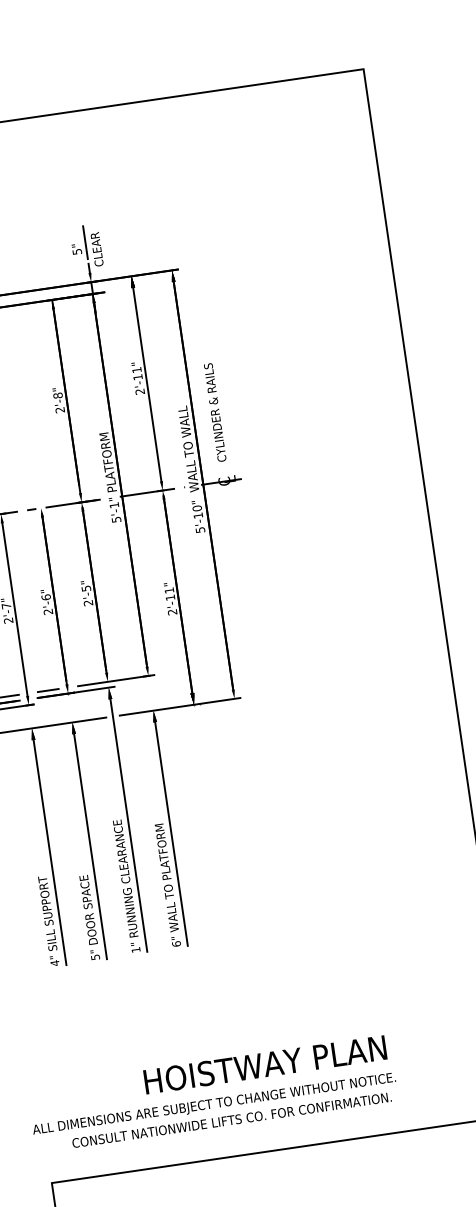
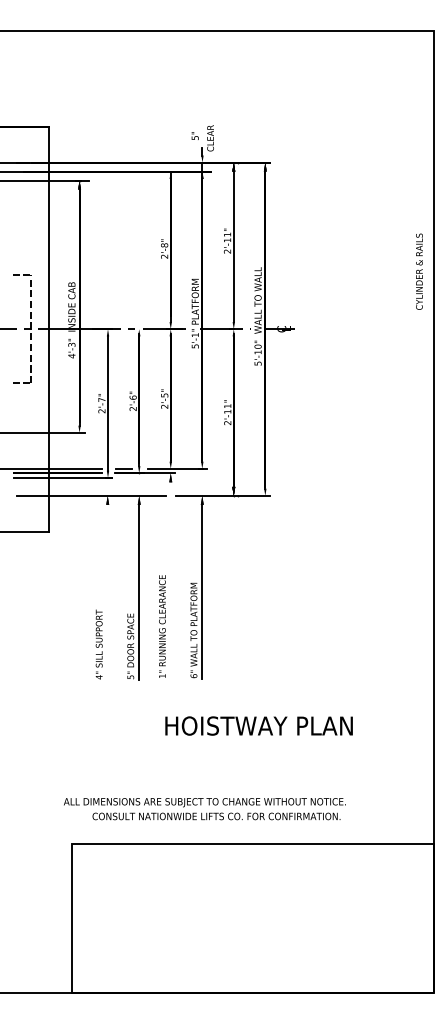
line: (85, 242) -> (202, 131), removed
text: (215, 412) -> (419, 271), moved
line: (128, 825) -> (170, 580), removed
line: (49, 851) -> (107, 591), removed
text: (264, 1064) -> (258, 725), moved

